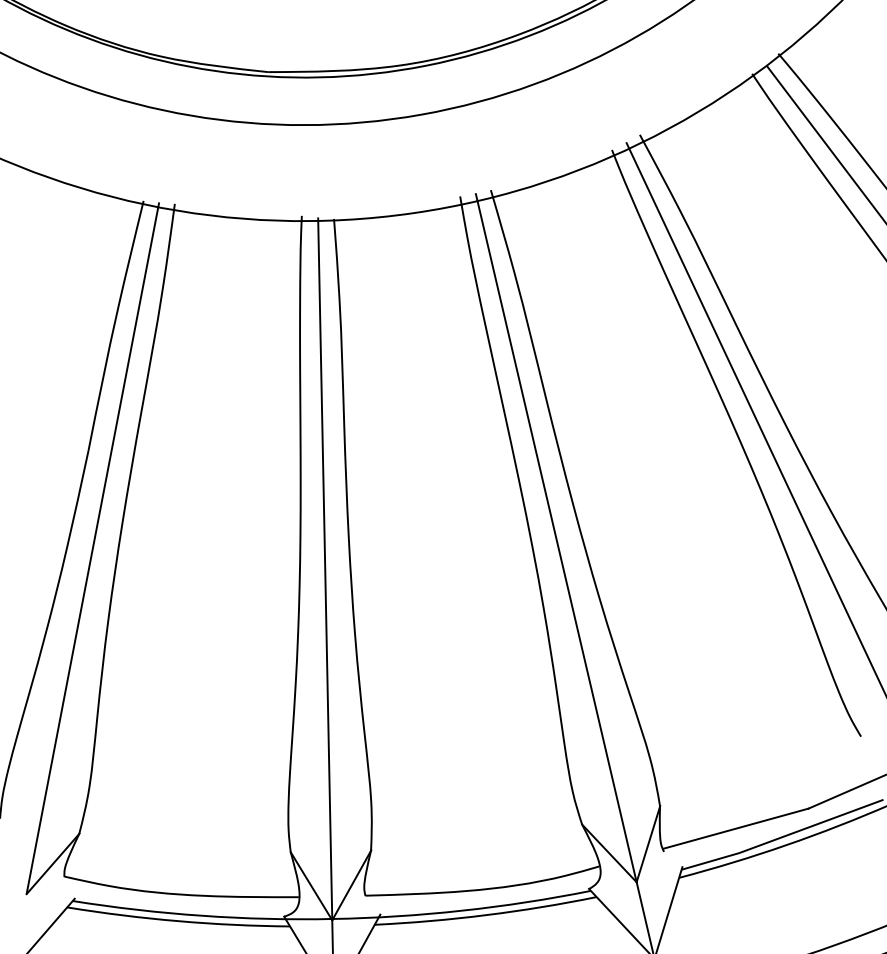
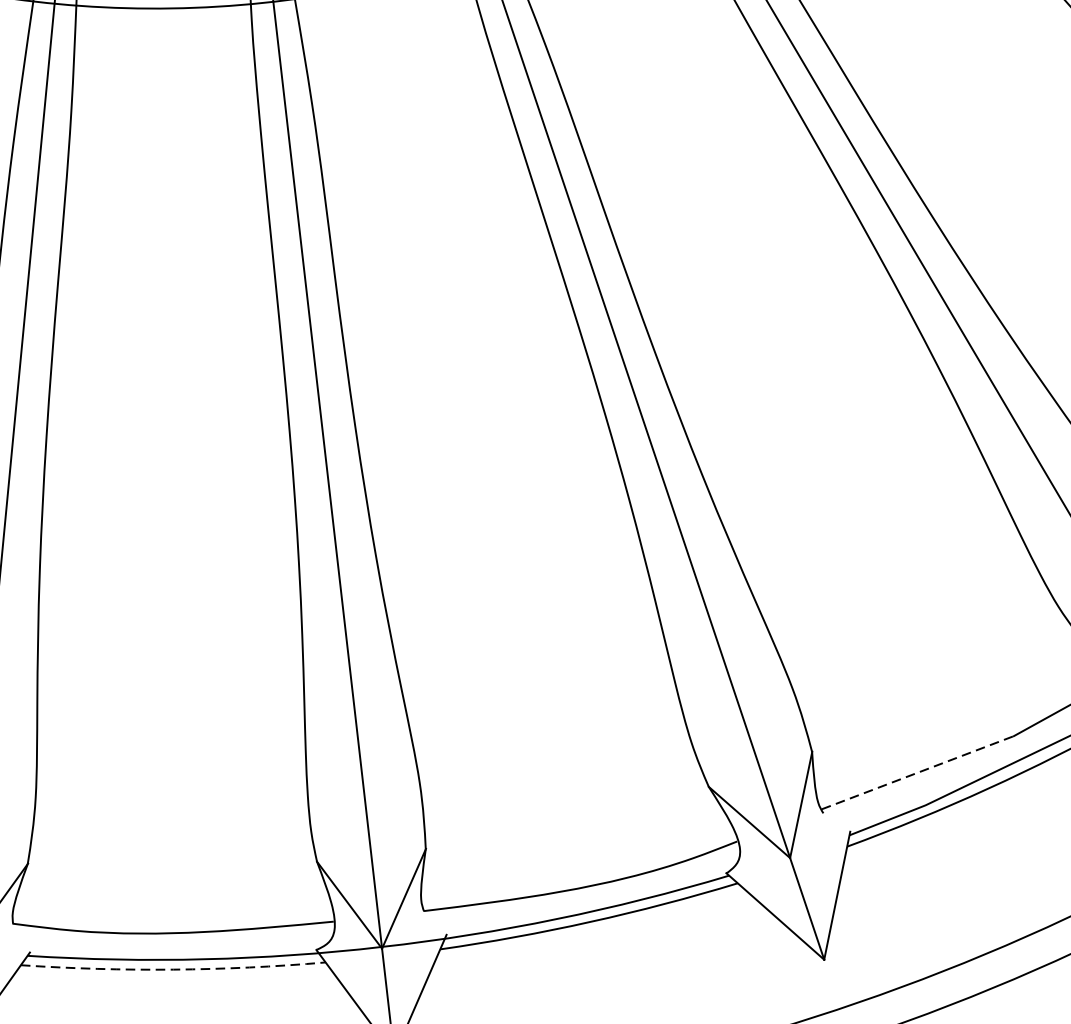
line: (736, 828) -> (918, 772), solid -> dashed
arc: (178, 921) -> (173, 970), solid -> dashed

